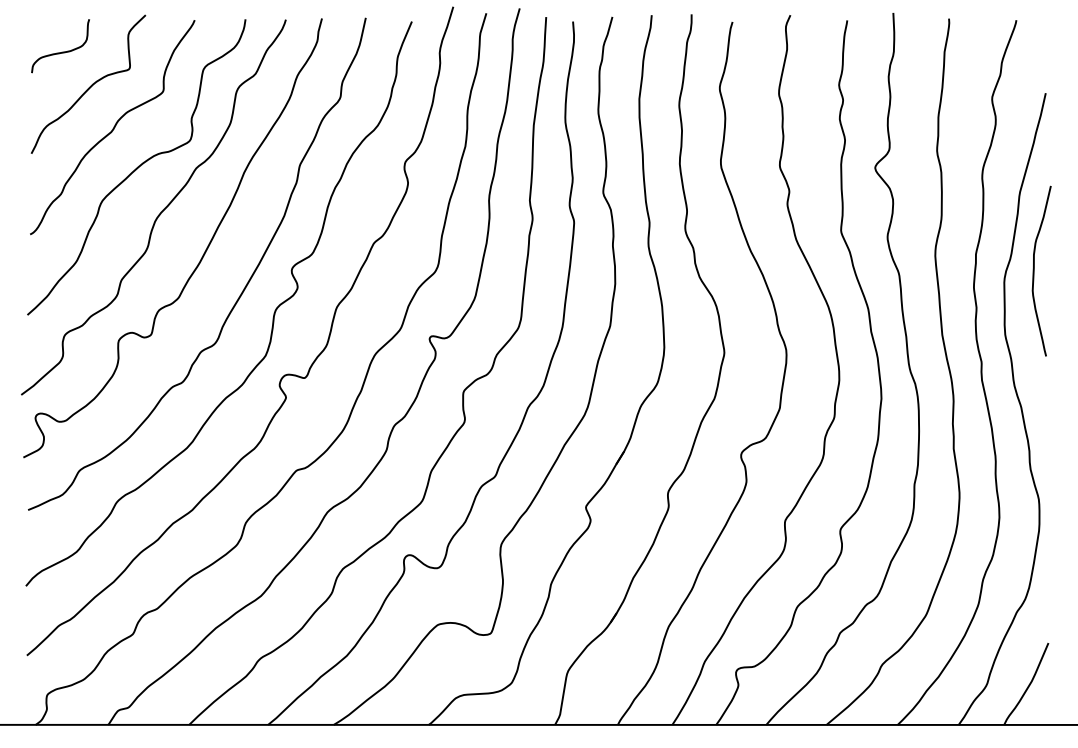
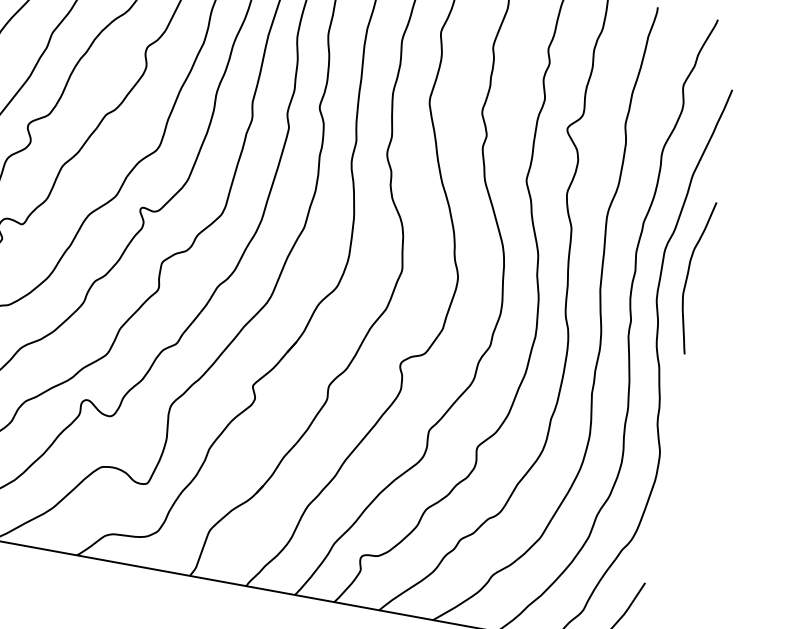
curve: (1034, 270) -> (688, 275), moved

